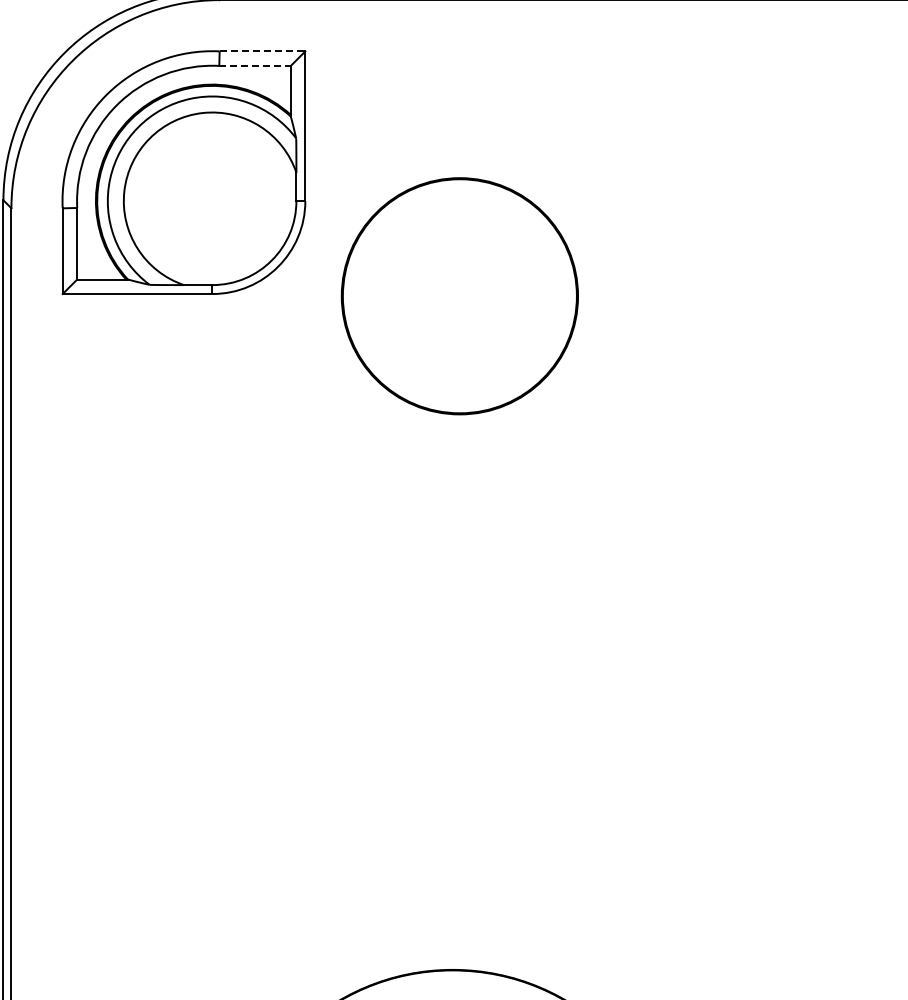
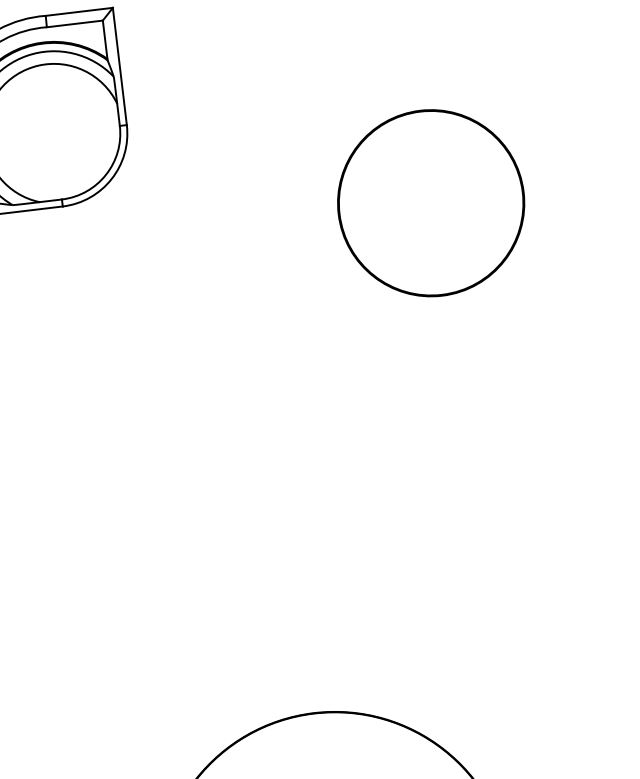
line: (262, 51) -> (79, 11), dashed -> solid
line: (255, 65) -> (75, 23), dashed -> solid
part: (459, 296) -> (430, 203), moved

